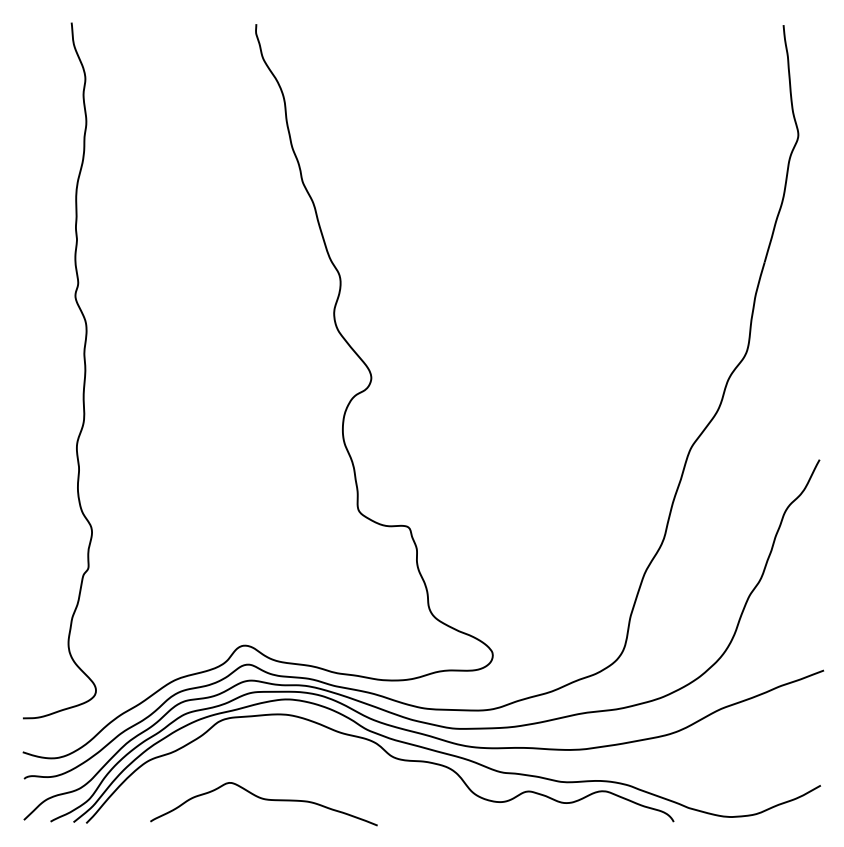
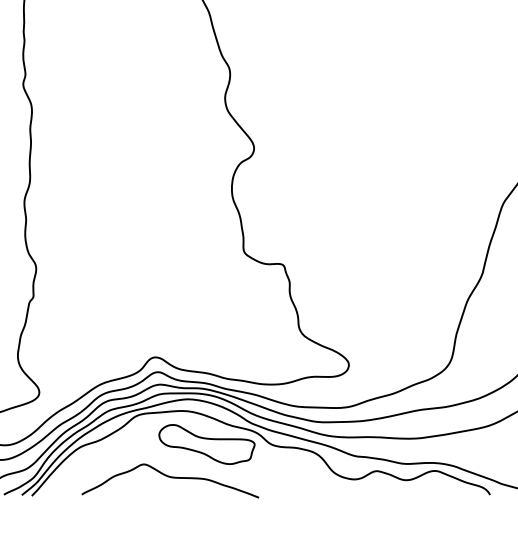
part: (310, 757) -> (206, 444), added

